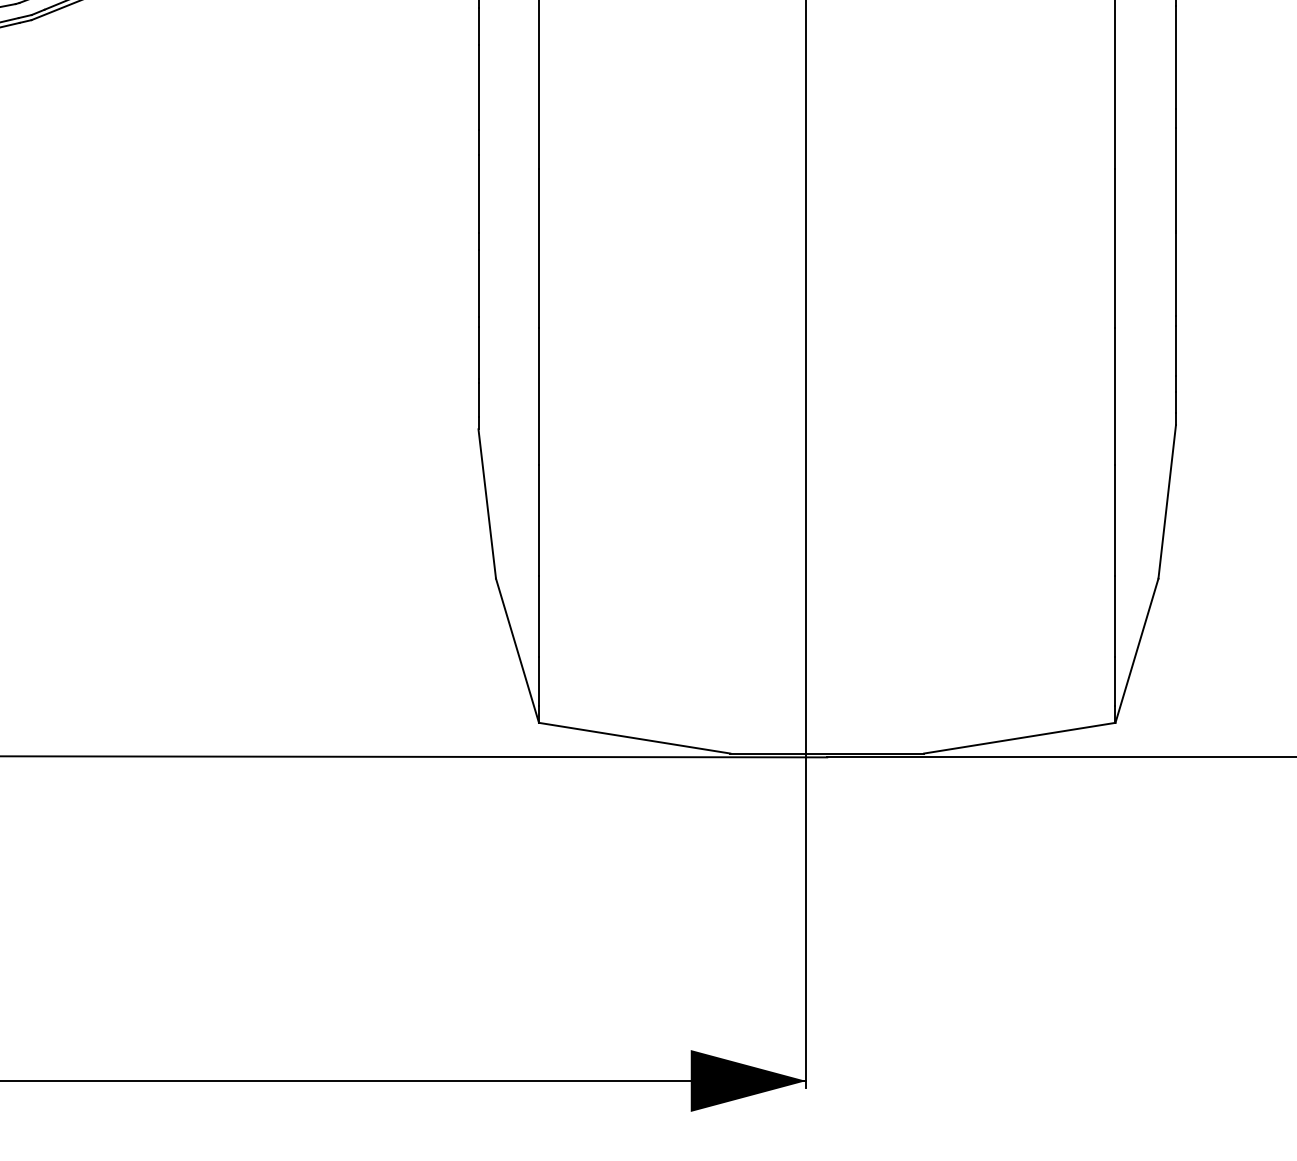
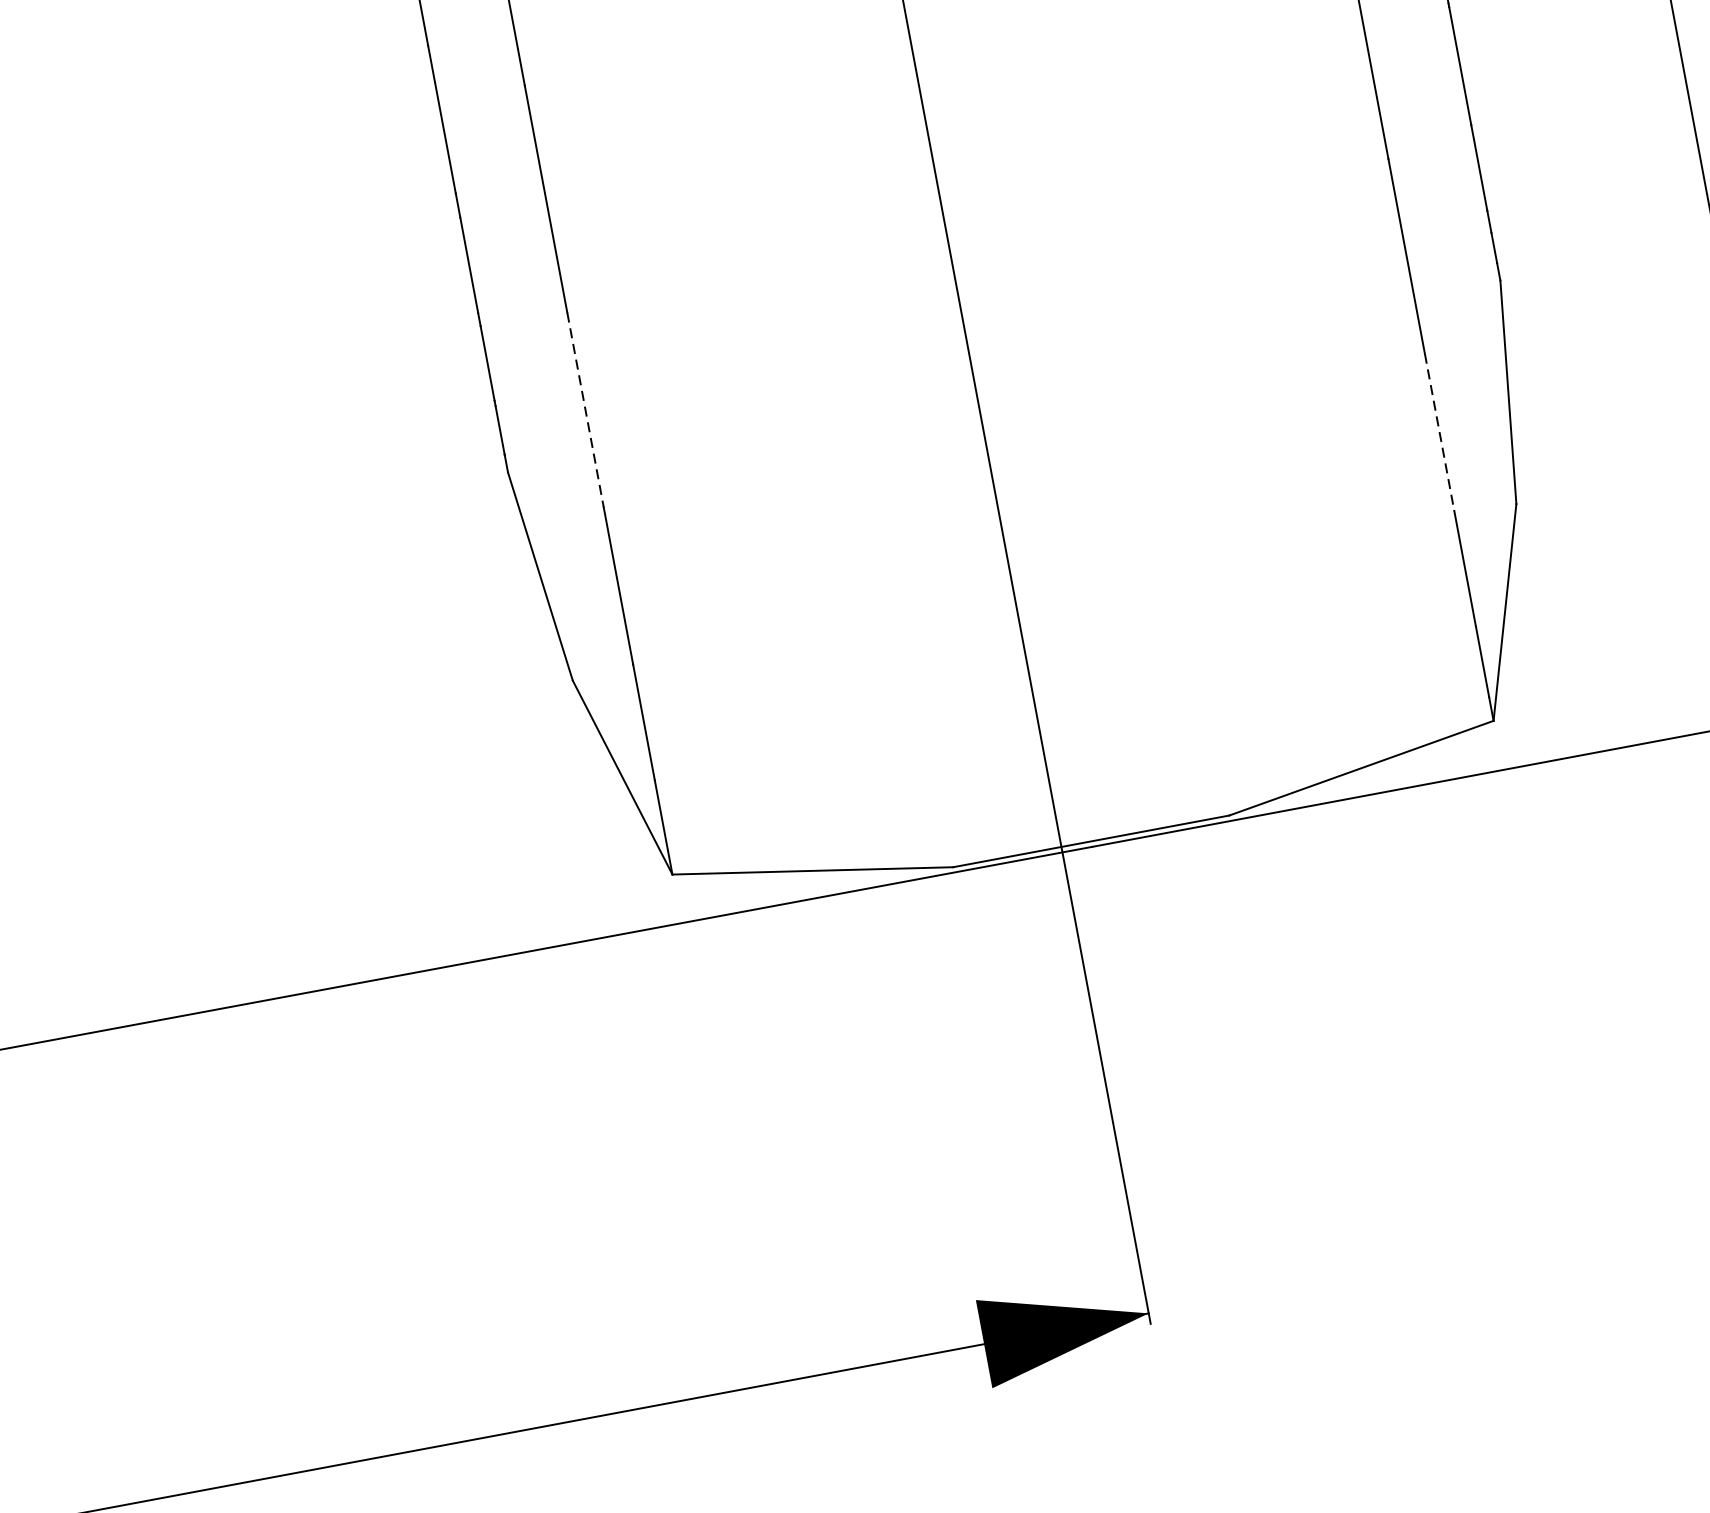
line: (538, 397) -> (585, 411), solid -> dashed
line: (1115, 520) -> (1439, 432), solid -> dashed

